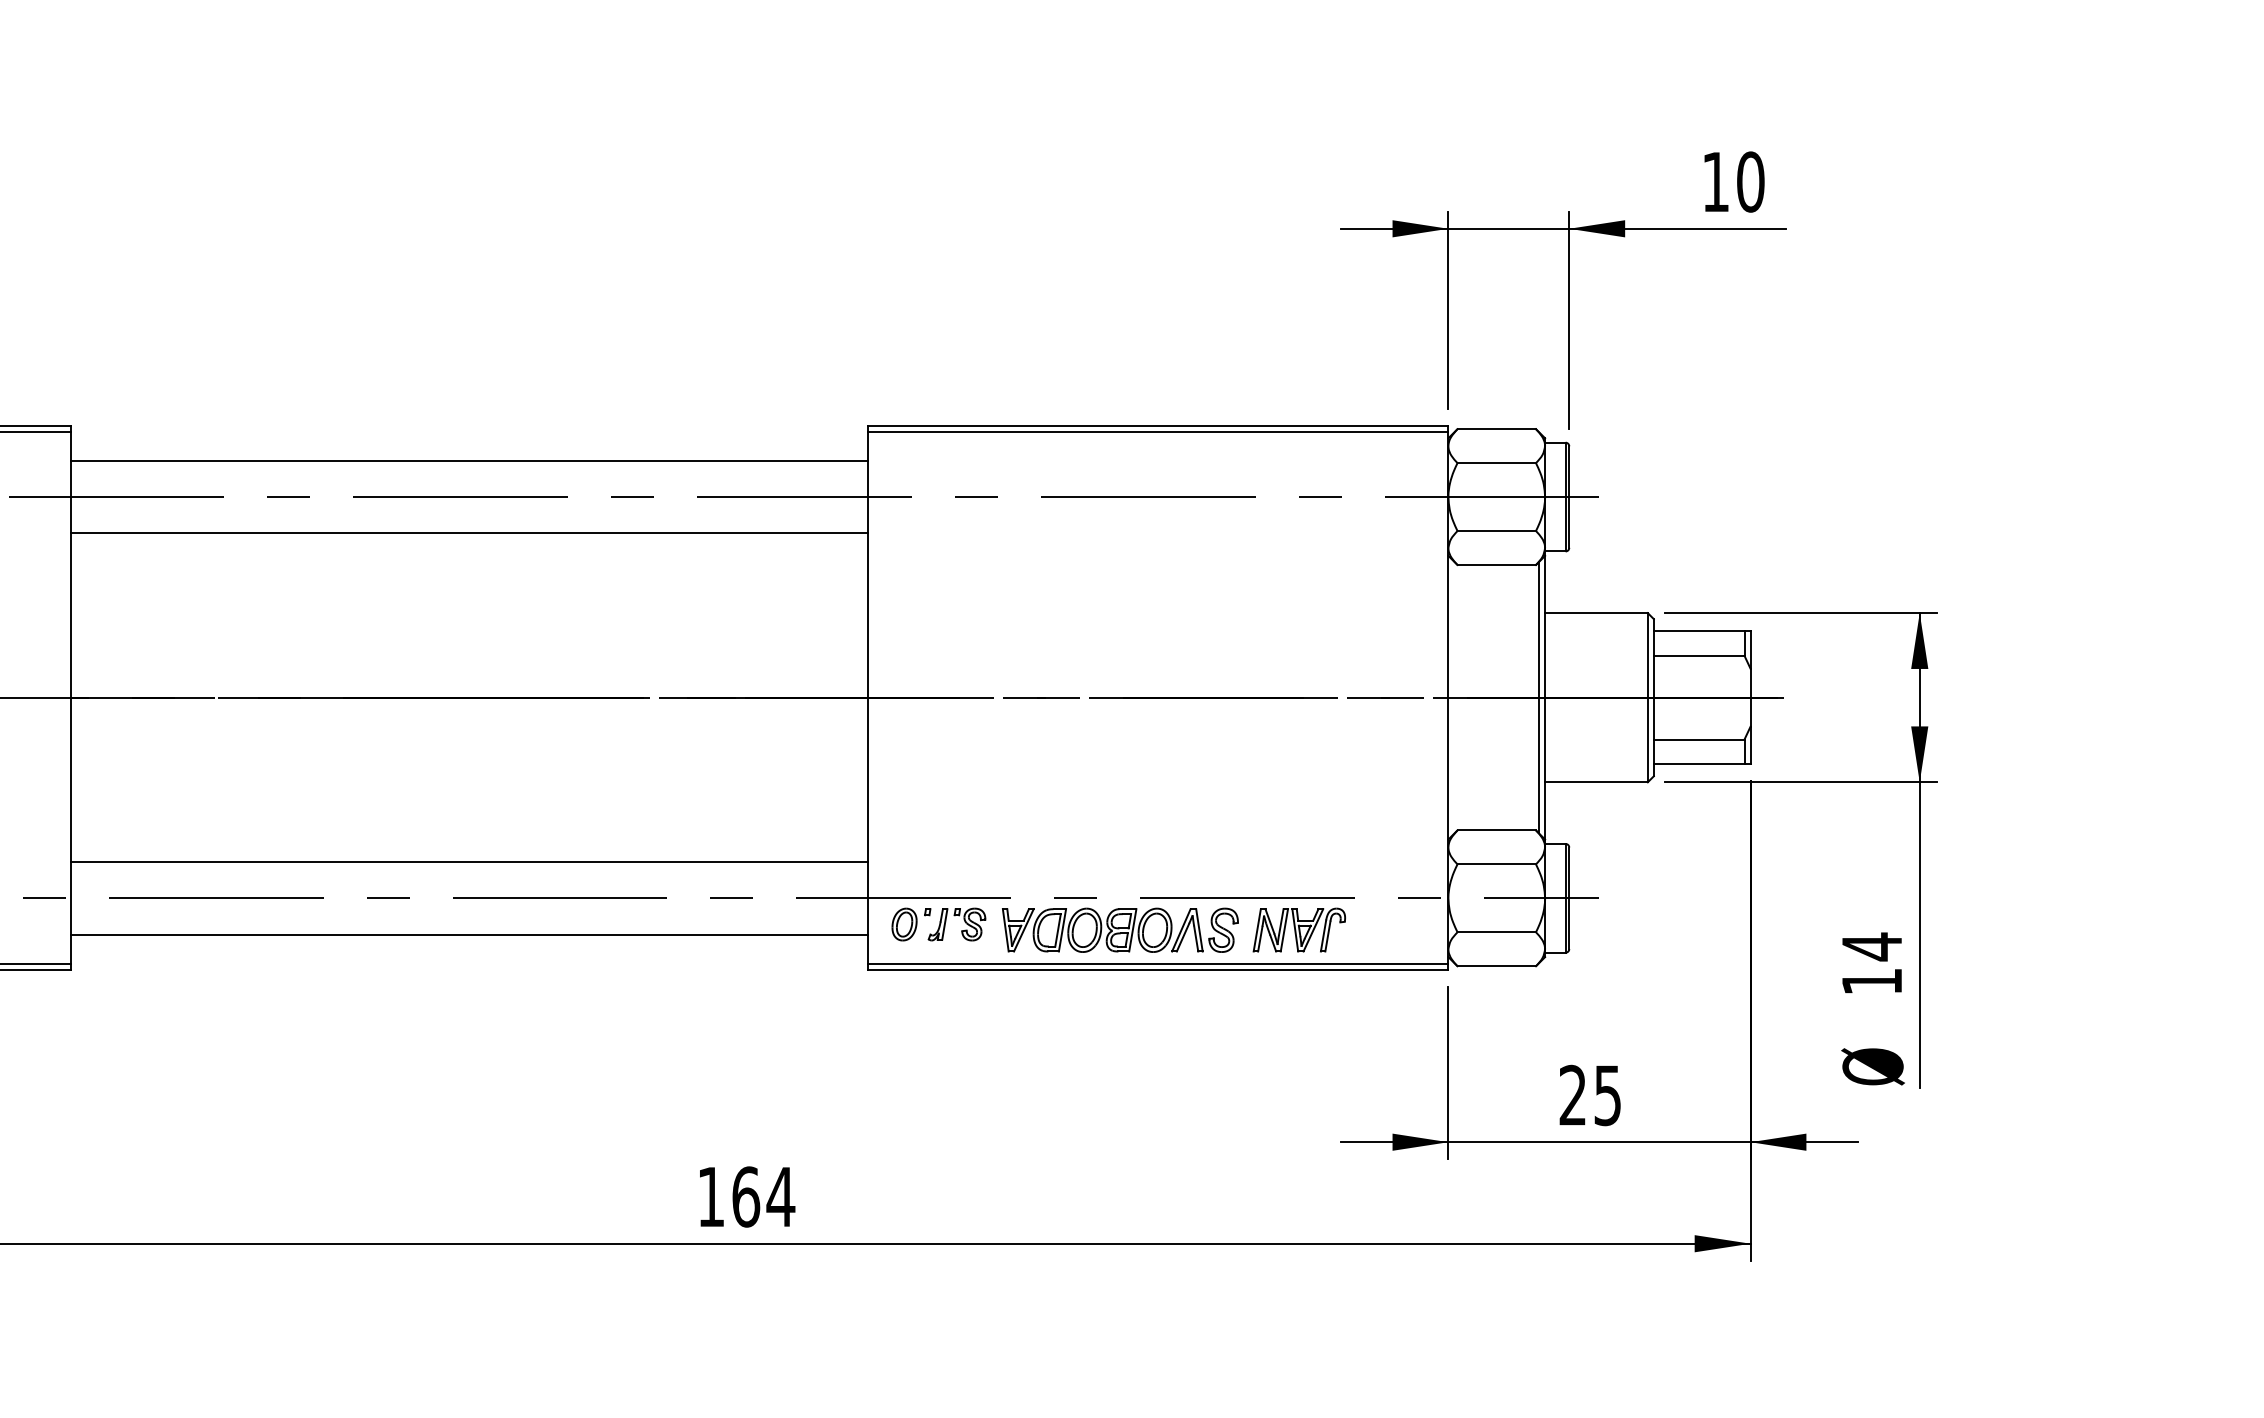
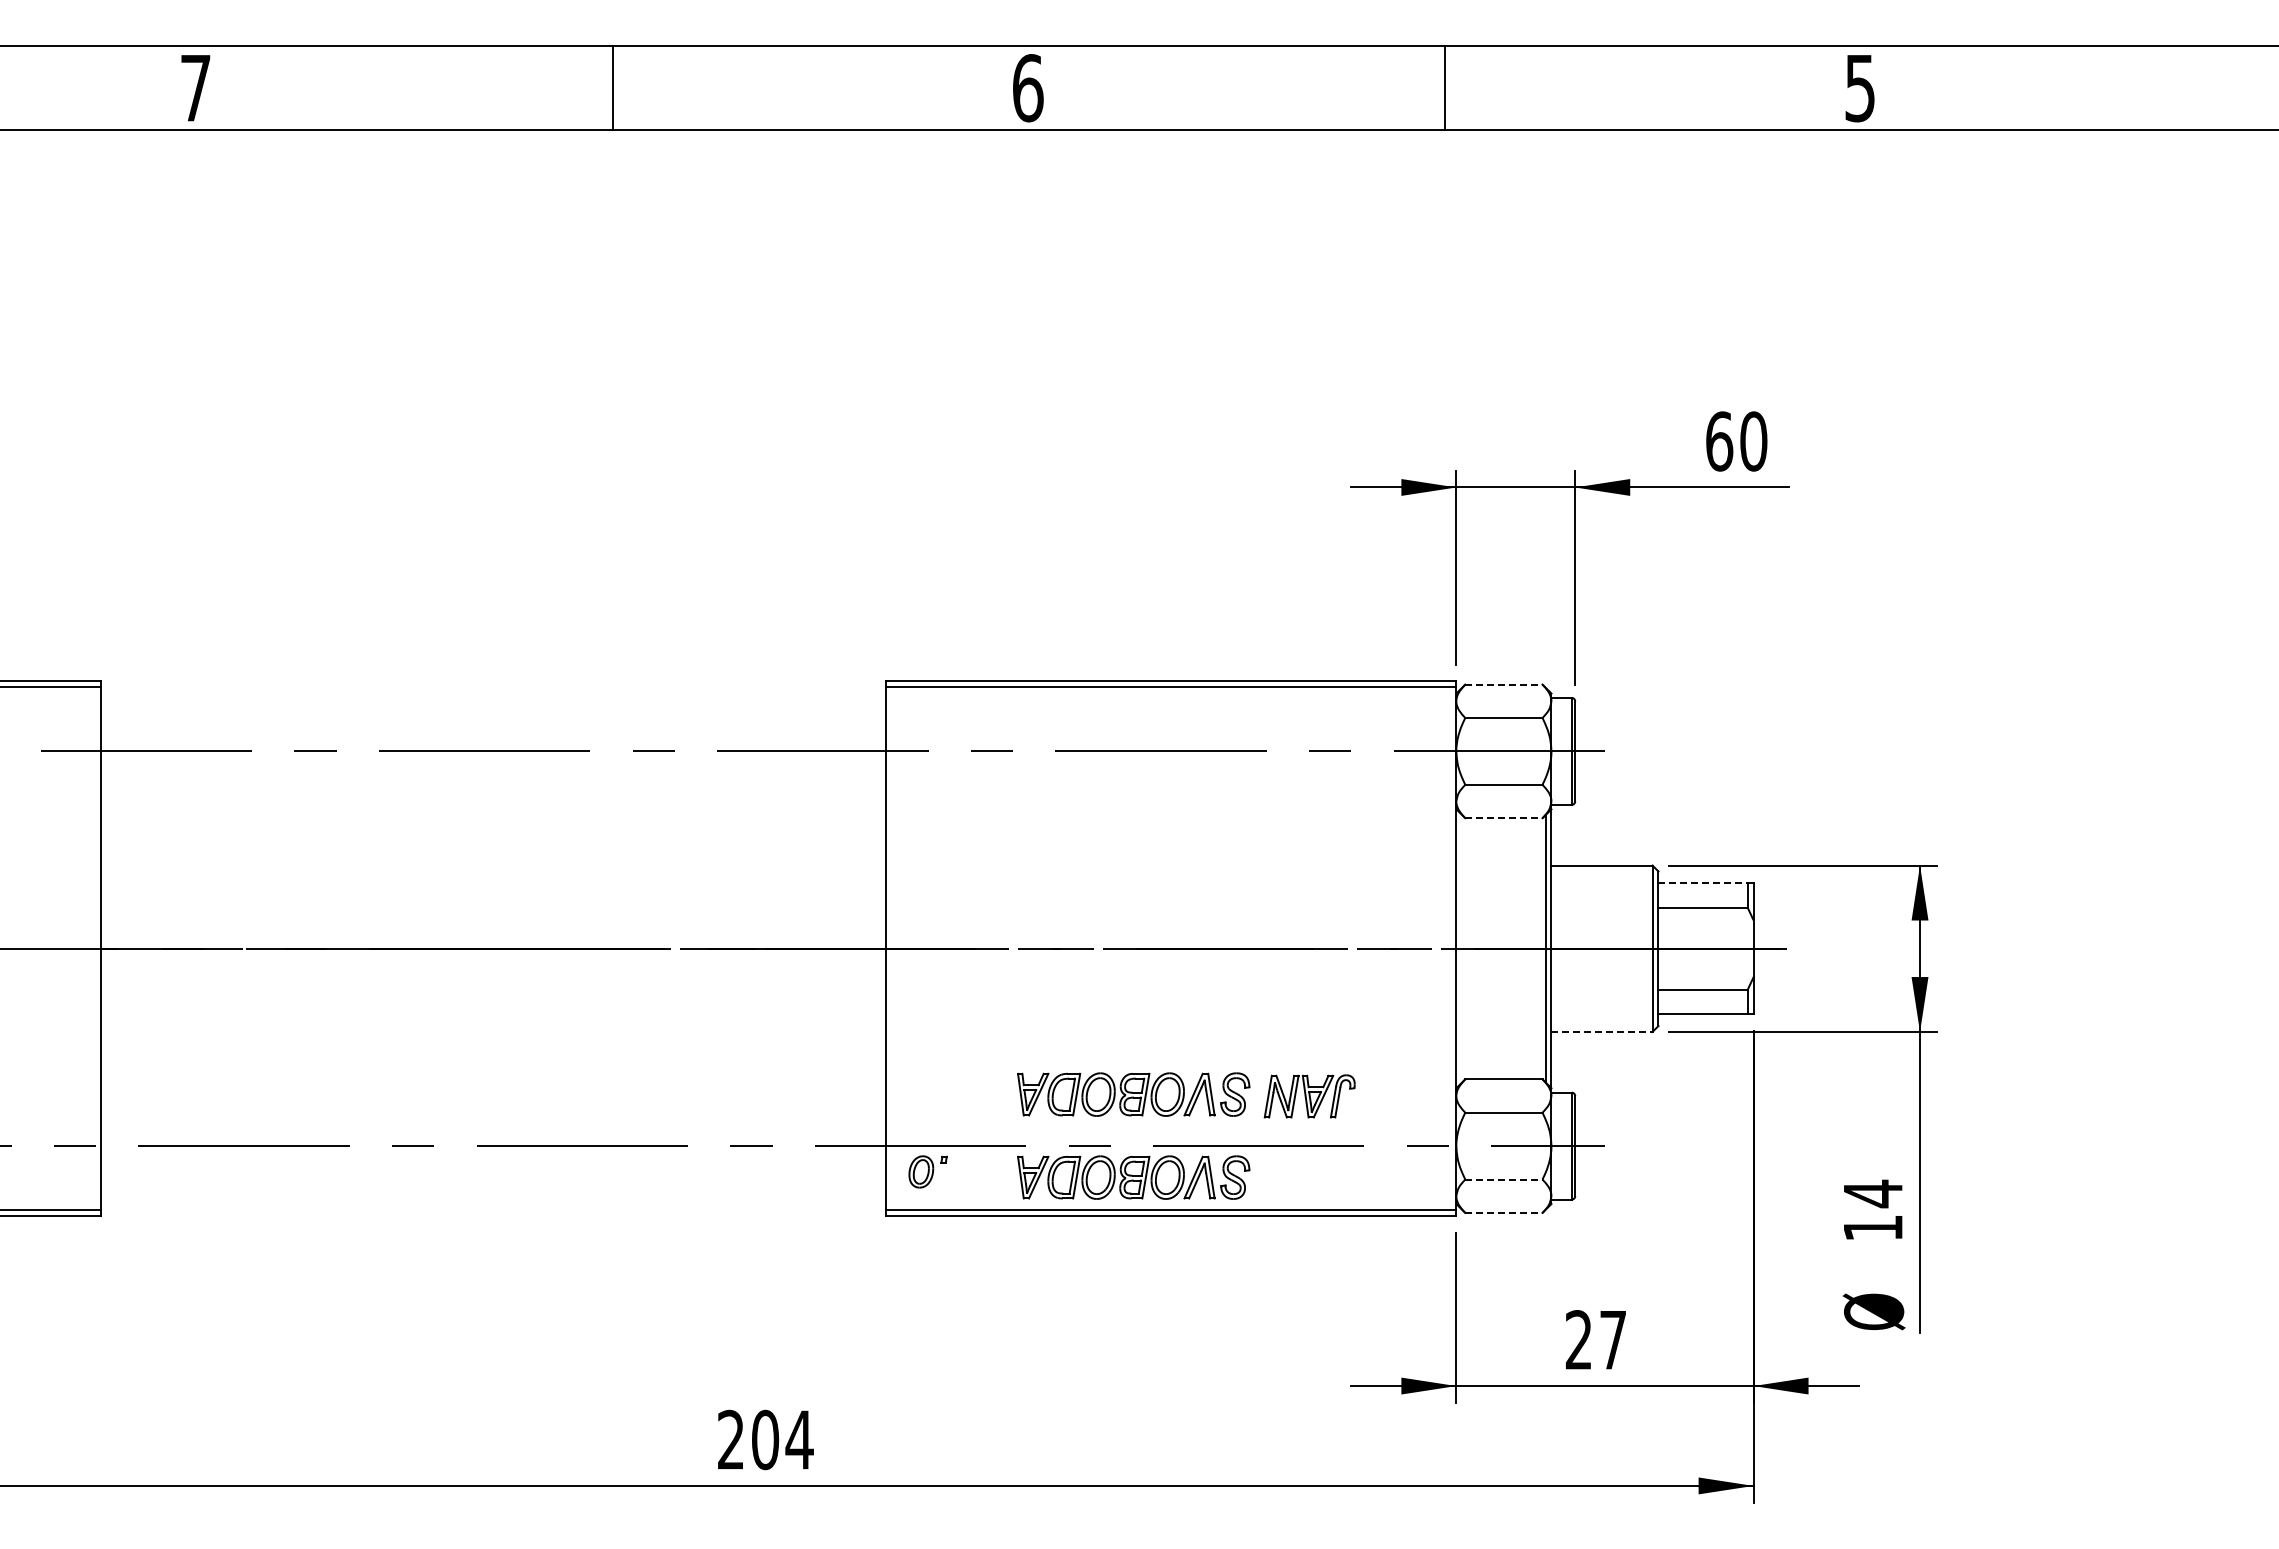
text: (1715, 182) -> (1719, 441), 10 -> 60
line: (1496, 429) -> (1503, 684), solid -> dashed
line: (468, 460) -> (492, 715), removed
line: (468, 533) -> (492, 787), removed
line: (1496, 565) -> (1503, 818), solid -> dashed
line: (1699, 631) -> (1703, 883), solid -> dashed
line: (1596, 781) -> (1602, 1031), solid -> dashed
part: (1120, 845) -> (1133, 1094), added
line: (468, 862) -> (492, 1110), removed
part: (961, 930) -> (977, 1177), removed
part: (1299, 930) -> (1309, 1096), moved
line: (1496, 932) -> (1503, 1179), solid -> dashed
line: (468, 934) -> (492, 1181), removed
line: (1496, 965) -> (1503, 1212), solid -> dashed
text: (1607, 1095) -> (1612, 1340), 25 -> 27
text: (728, 1196) -> (748, 1439), 164 -> 204

